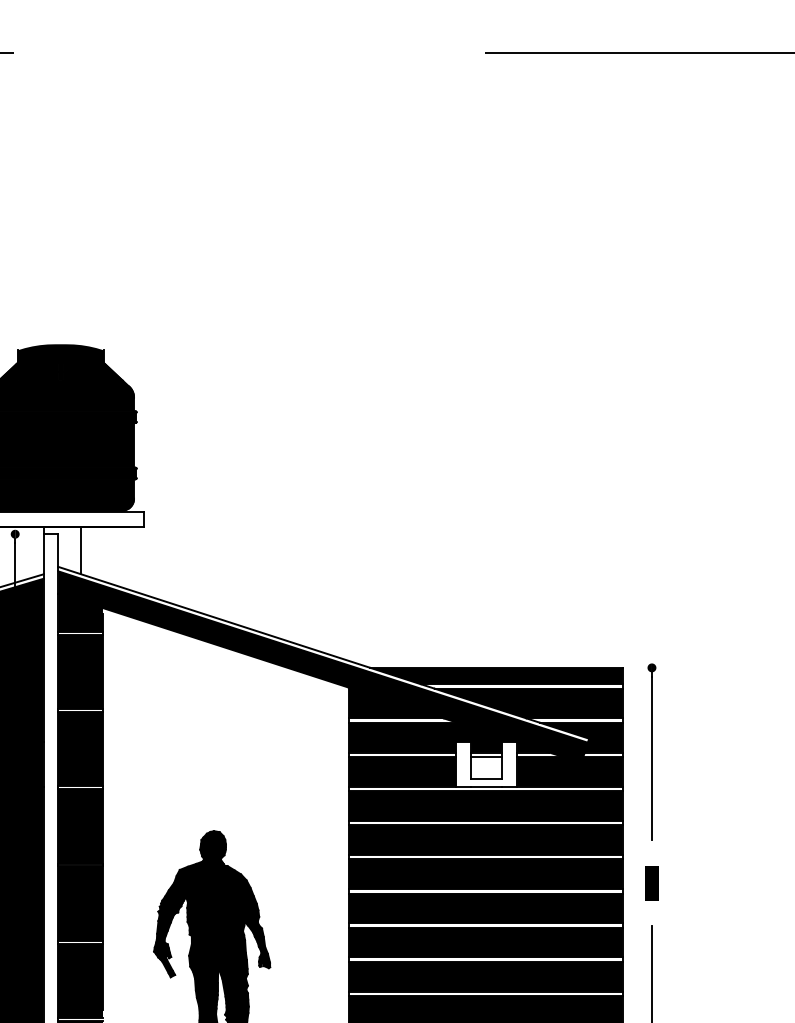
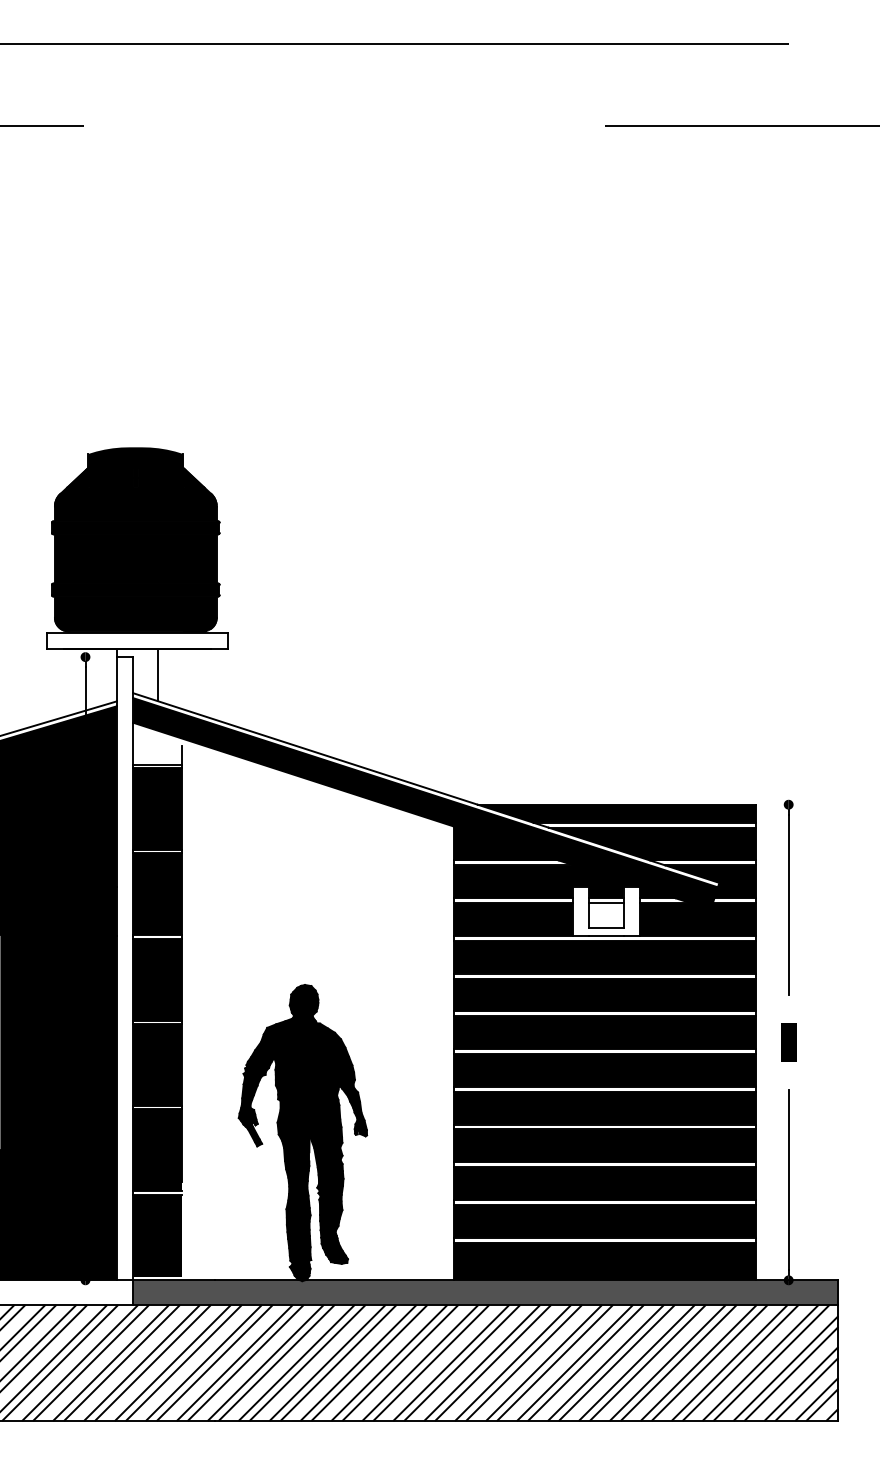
fill: (80, 612) -> (157, 743), removed

